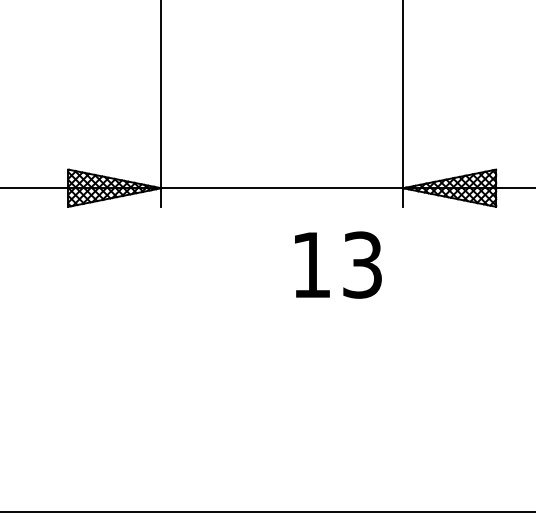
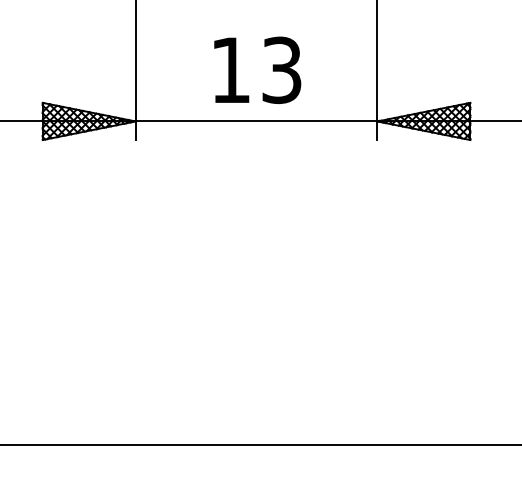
text: (338, 264) -> (257, 69), moved

